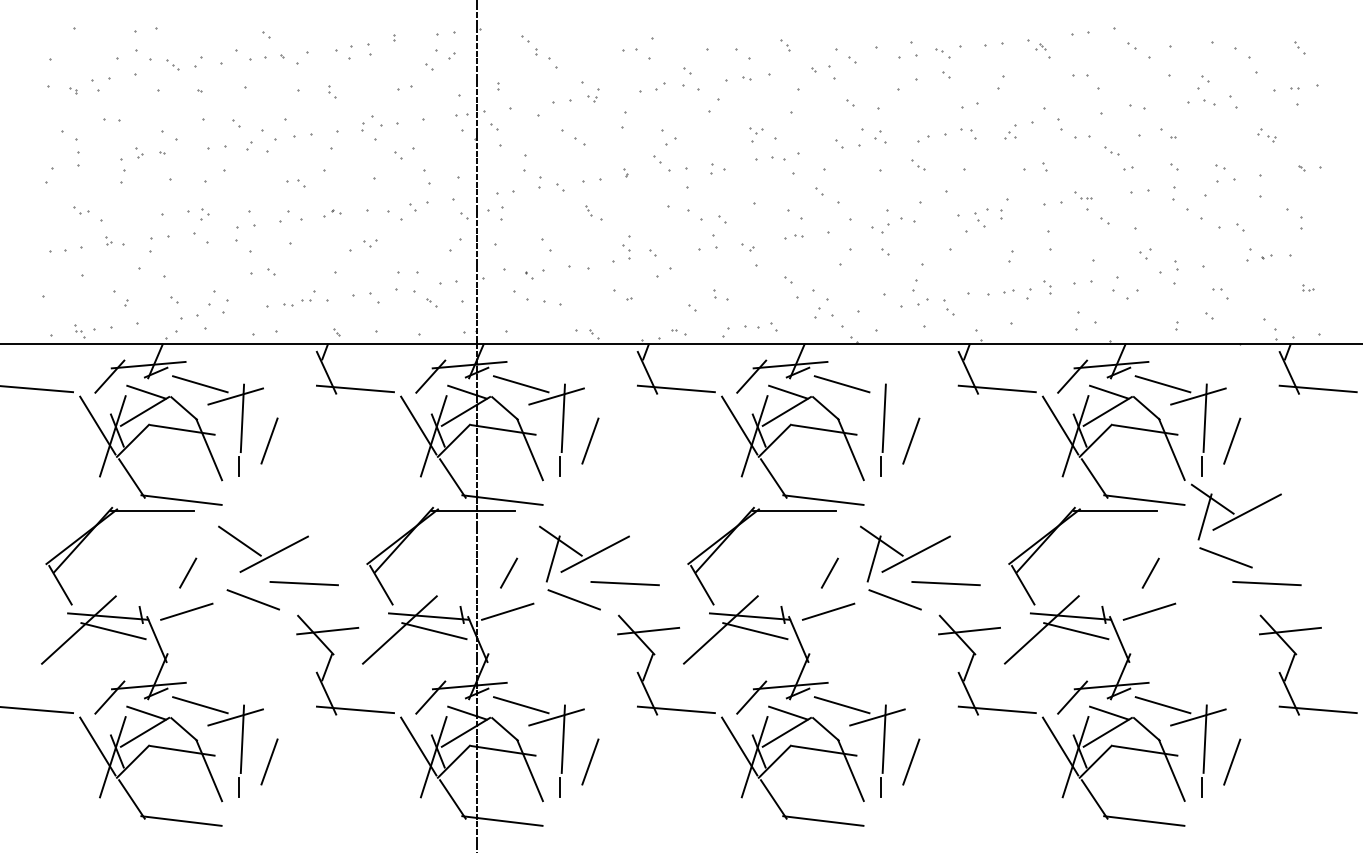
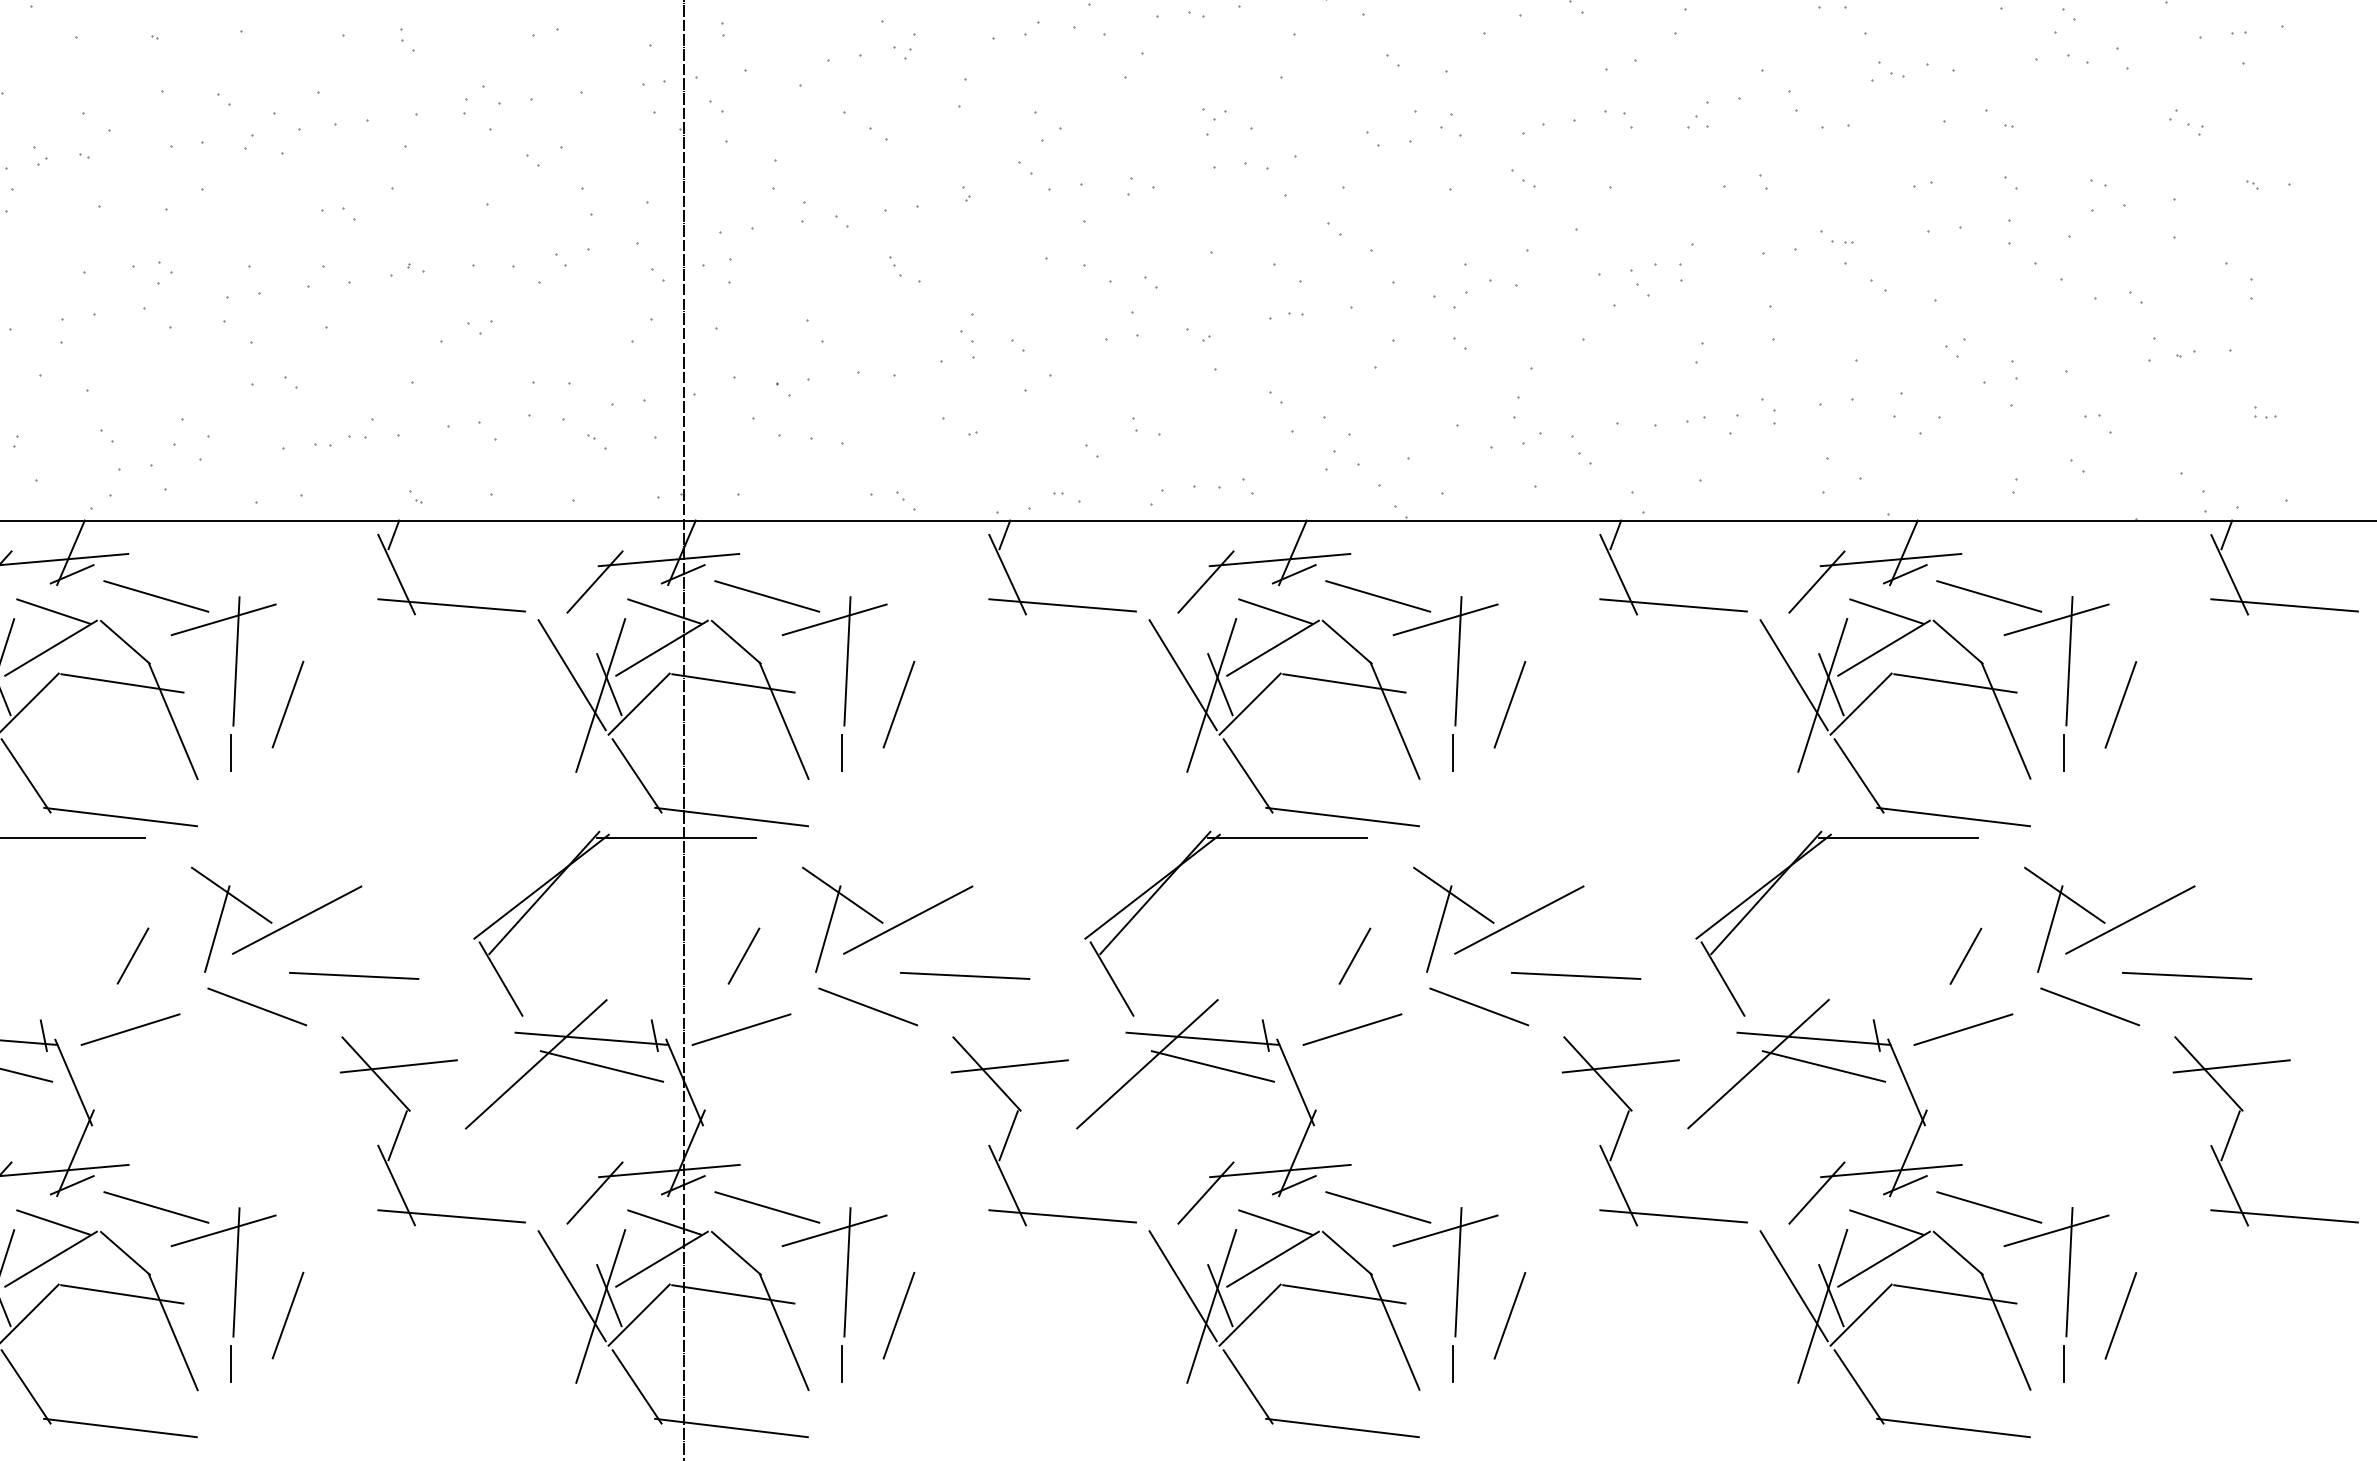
part: (1111, 150) -> (1891, 69), moved
line: (877, 396) -> (1445, 619), added
part: (1236, 525) -> (2110, 945), moved
line: (231, 558) -> (215, 928), added

